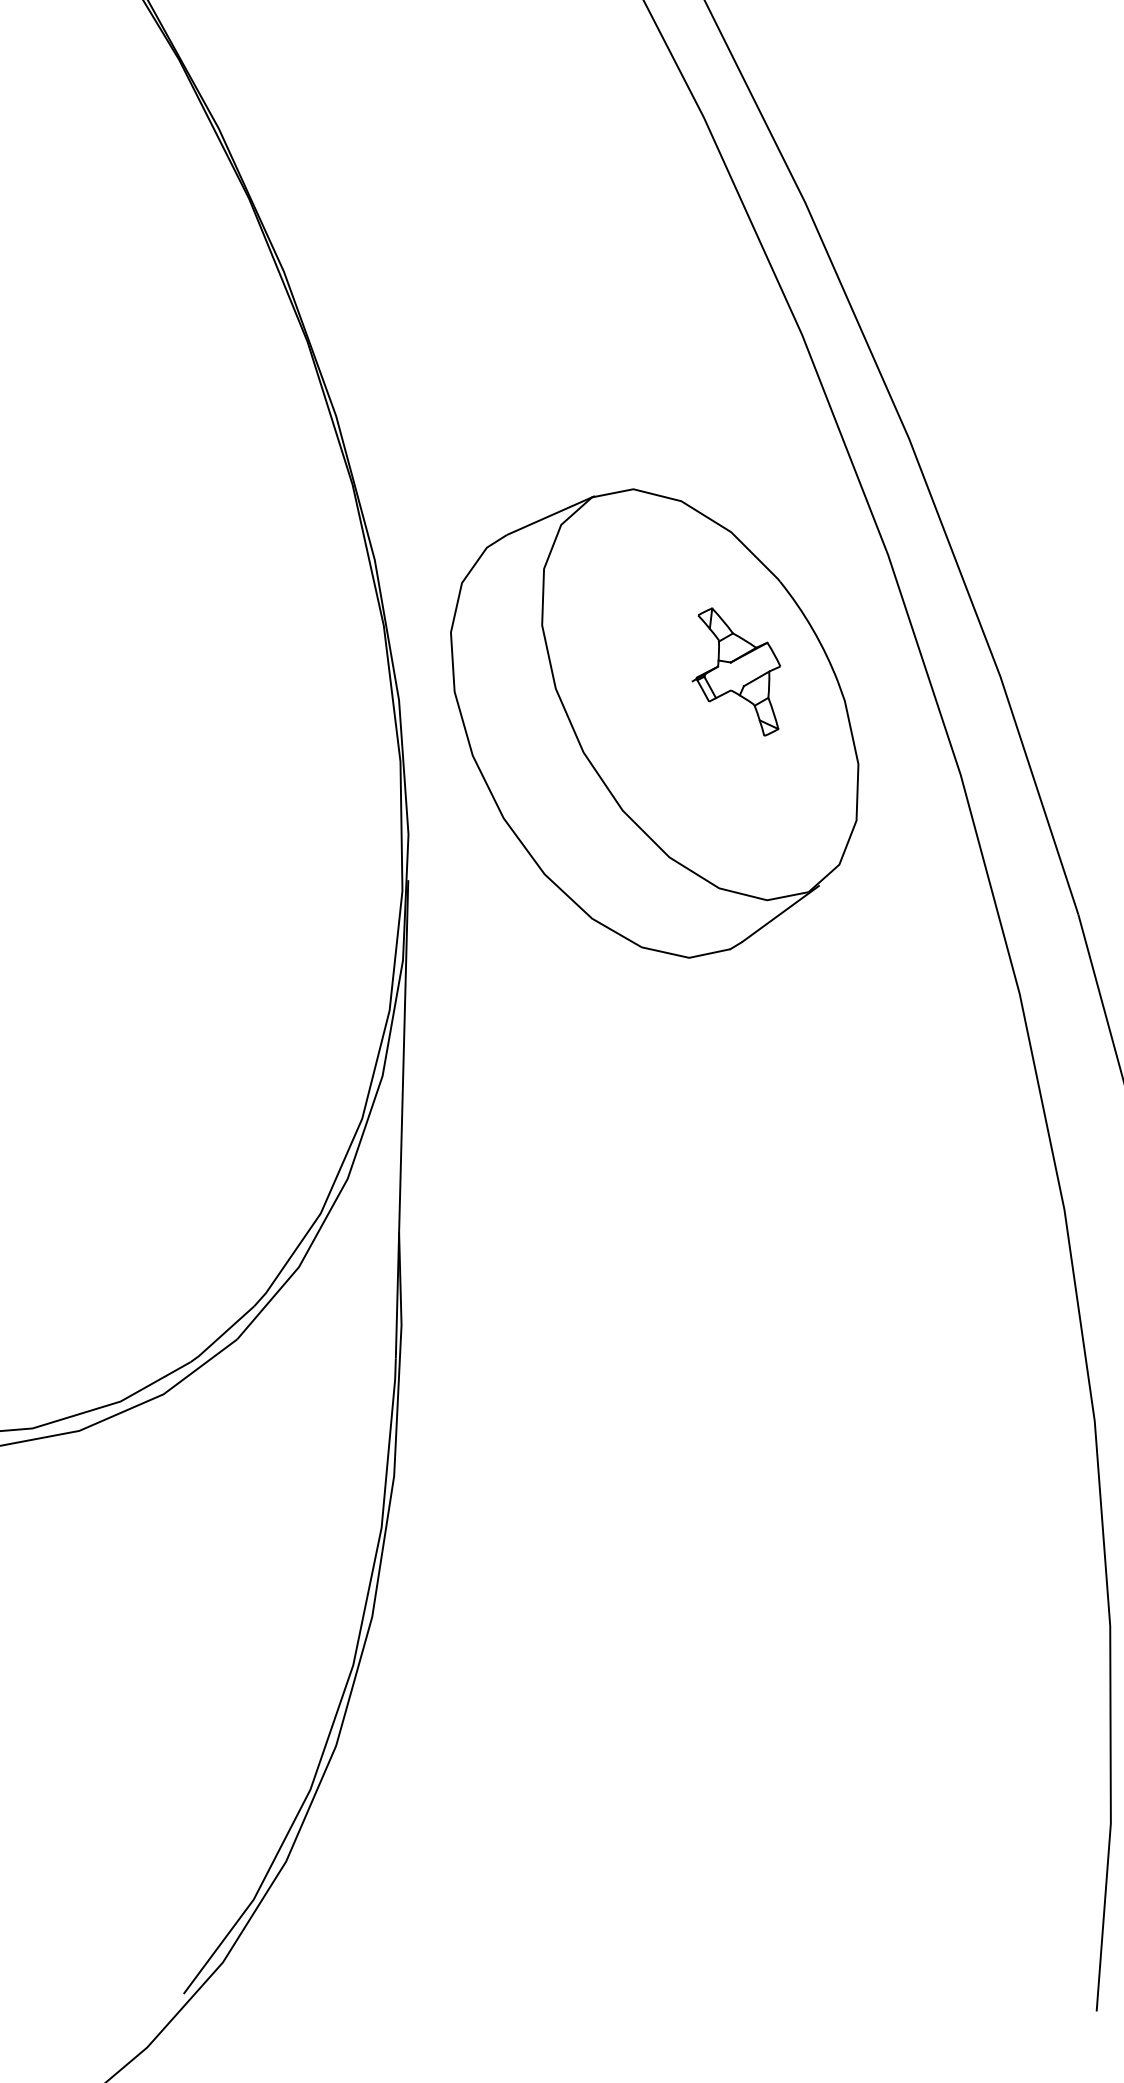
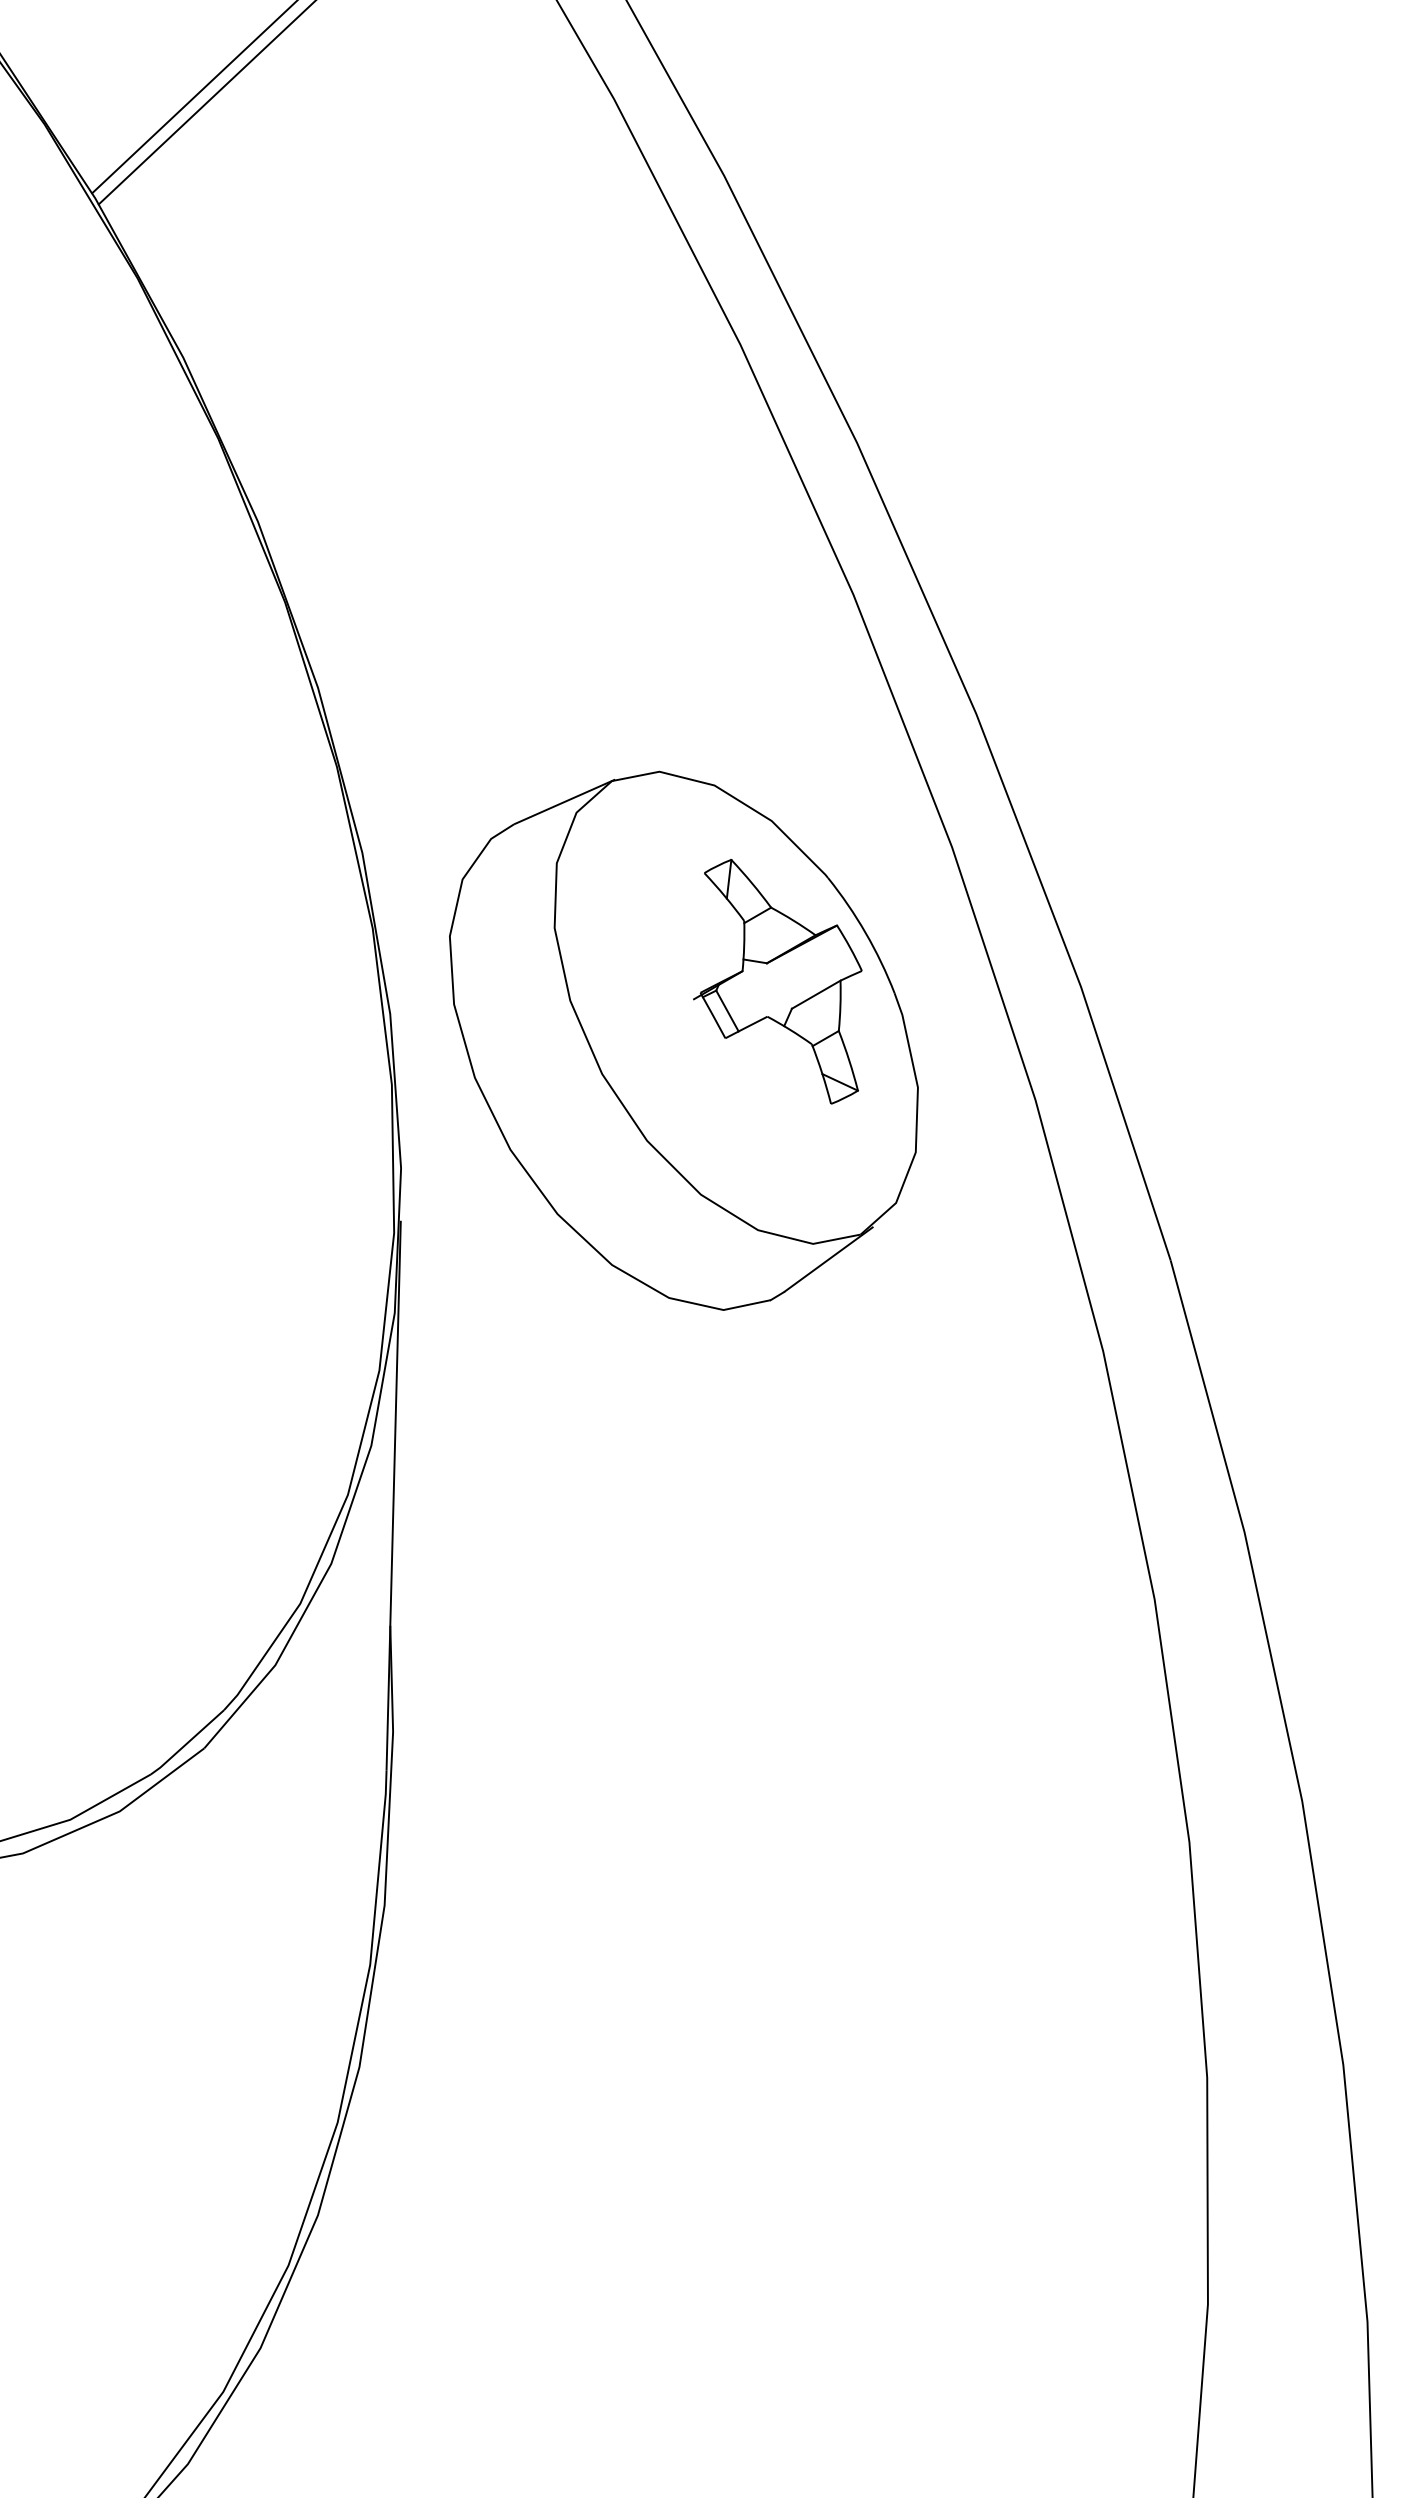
part: (736, 671) -> (777, 981), size x1.67

